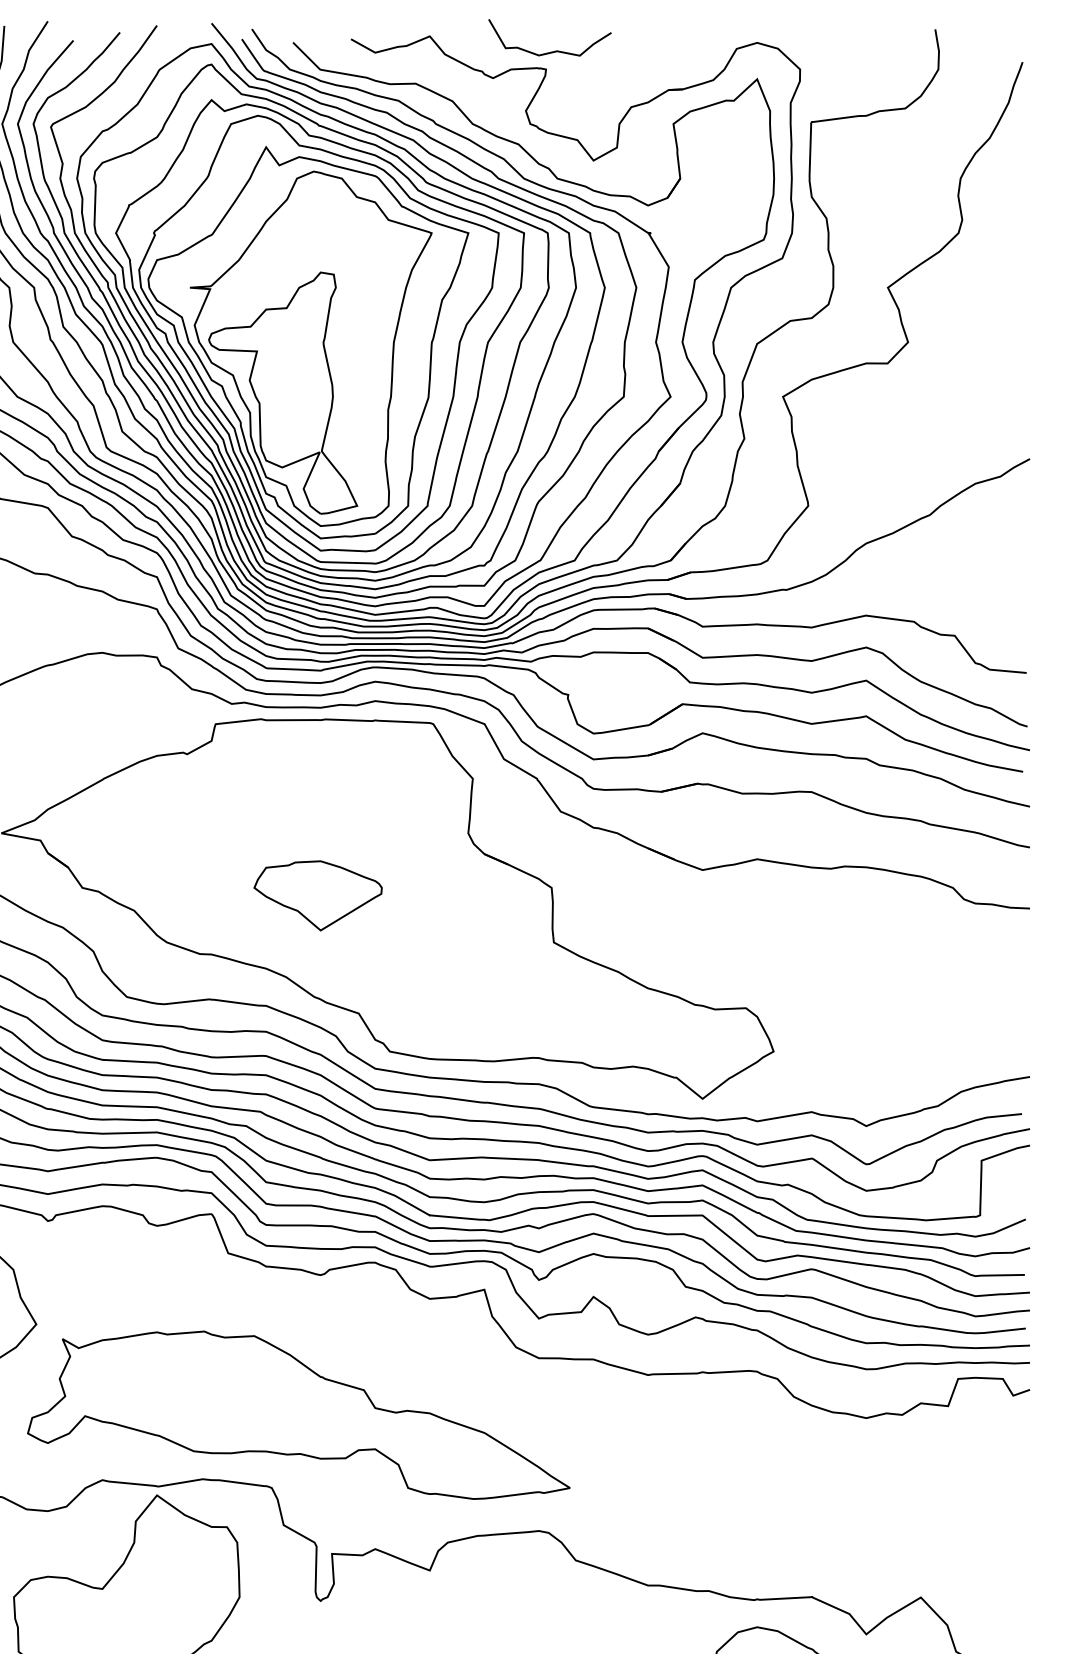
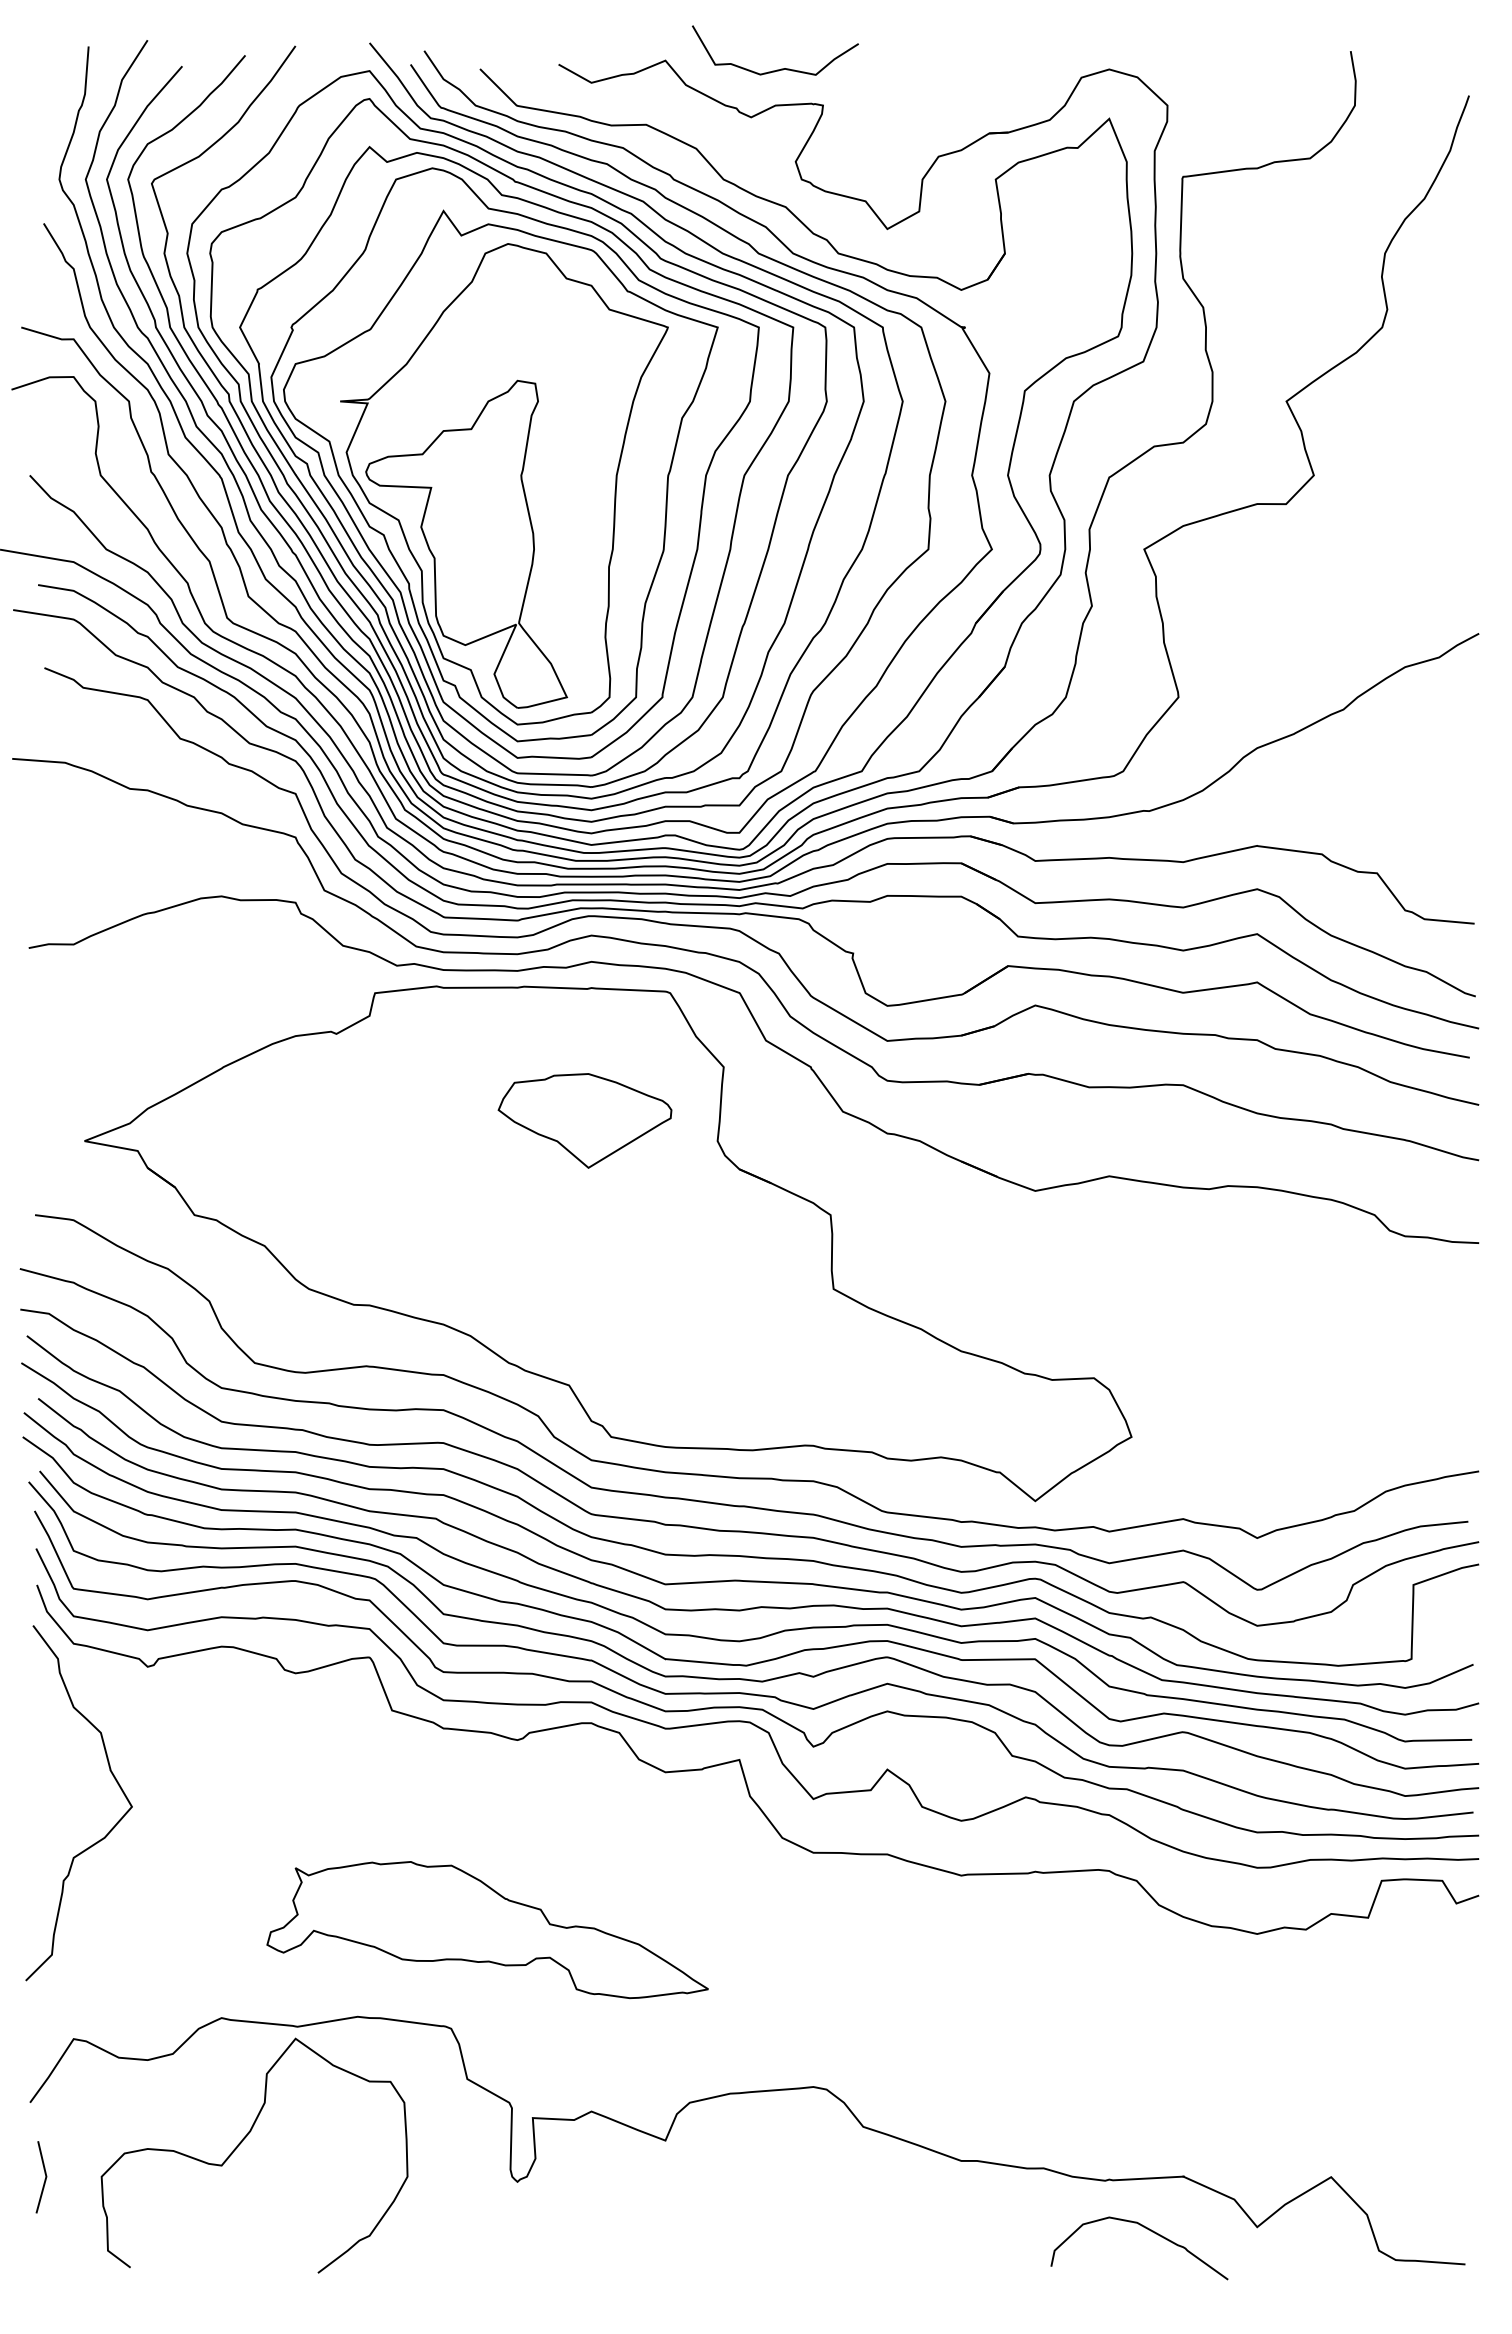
curve: (554, 51) -> (781, 68), moved
part: (317, 895) -> (584, 1120), moved
part: (298, 1414) -> (487, 1929), size x0.6

